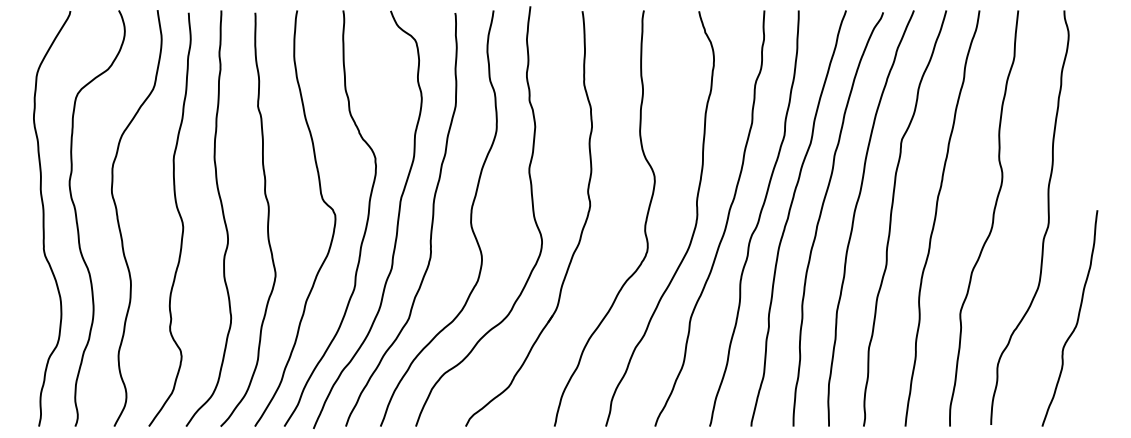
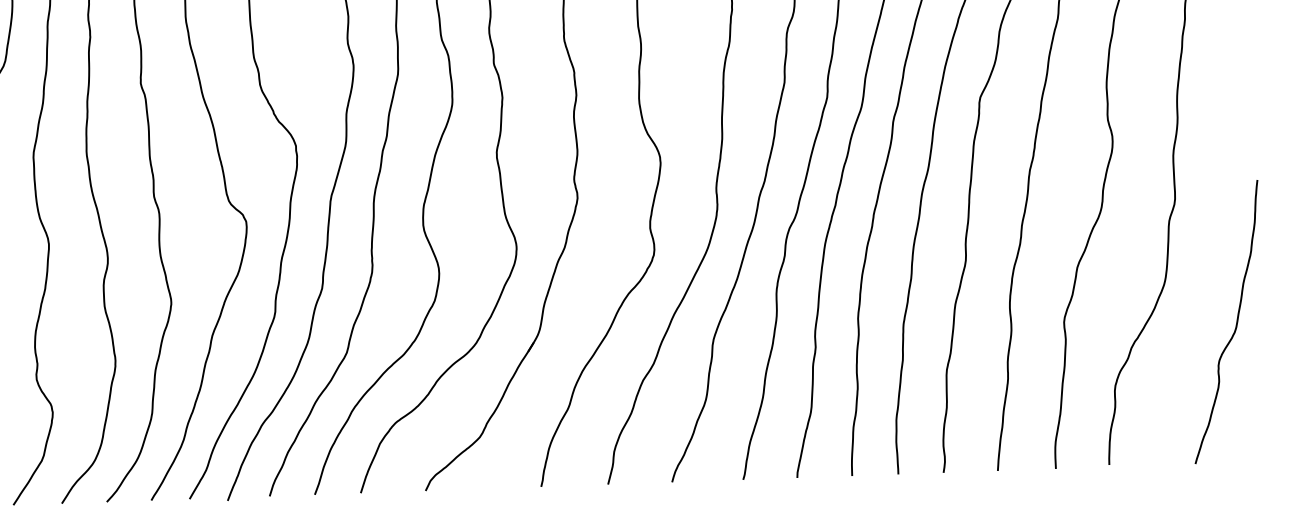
curve: (1076, 320) -> (1235, 324), moved

